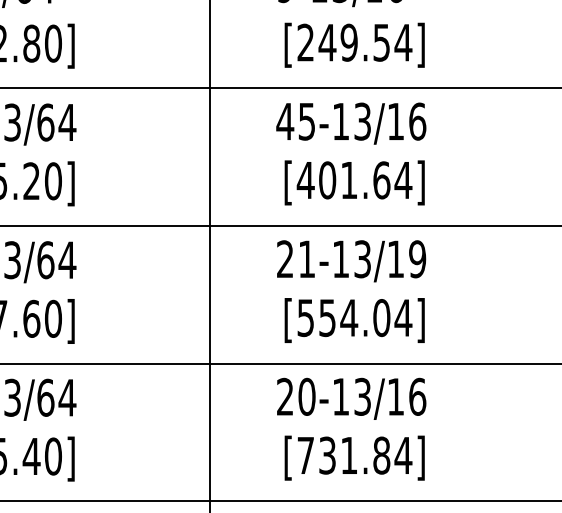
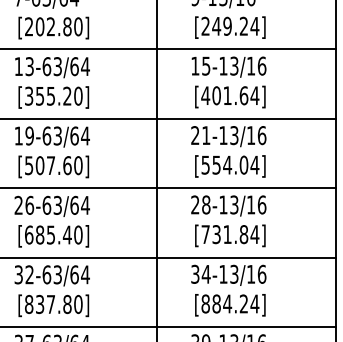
text: (380, 41) -> (243, 25), [249.54] -> [249.24]
text: (283, 120) -> (194, 65), 45-13/16 -> 15-13/16
text: (416, 259) -> (261, 135), 21-13/19 -> 21-13/16
text: (307, 395) -> (206, 204), 20-13/16 -> 28-13/16

